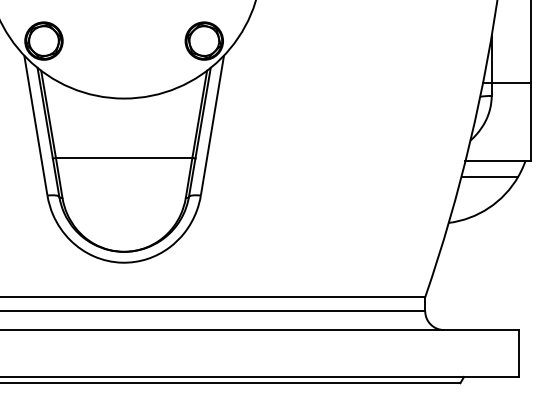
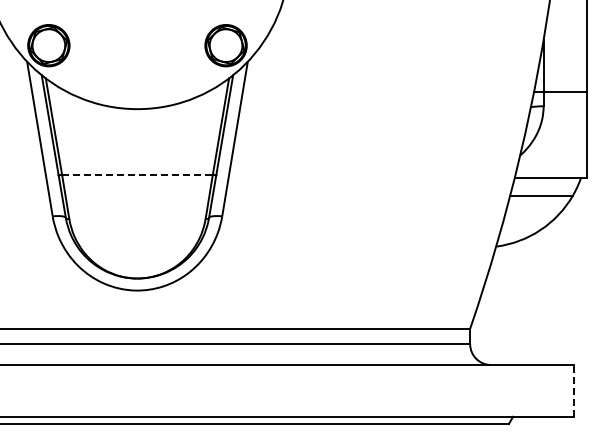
line: (124, 157) -> (137, 174), solid -> dashed
line: (518, 353) -> (573, 390), solid -> dashed

